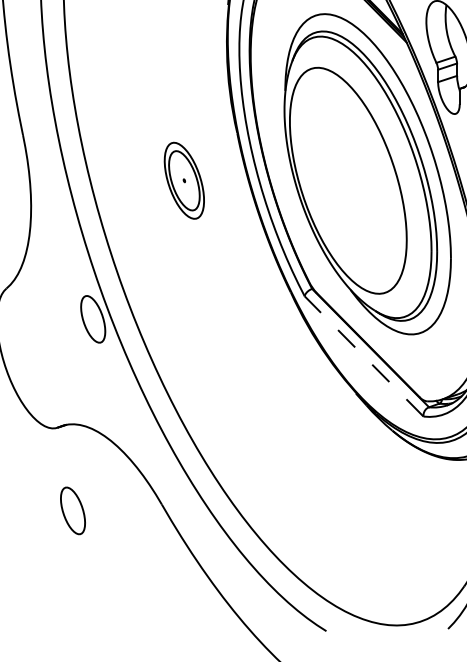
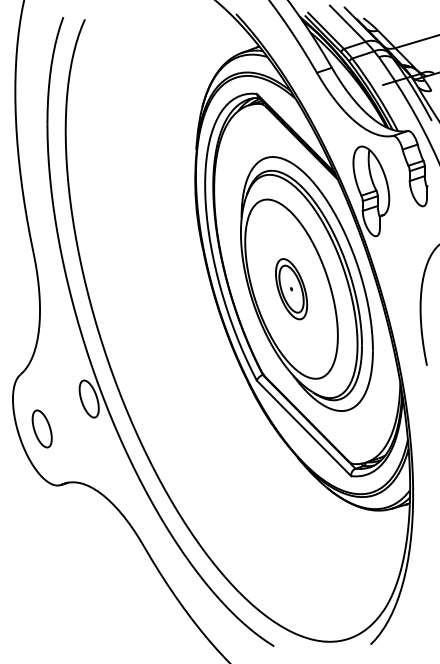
part: (184, 181) -> (291, 289), moved
line: (363, 356) -> (303, 428), dashed -> solid
part: (72, 510) -> (41, 428), moved

